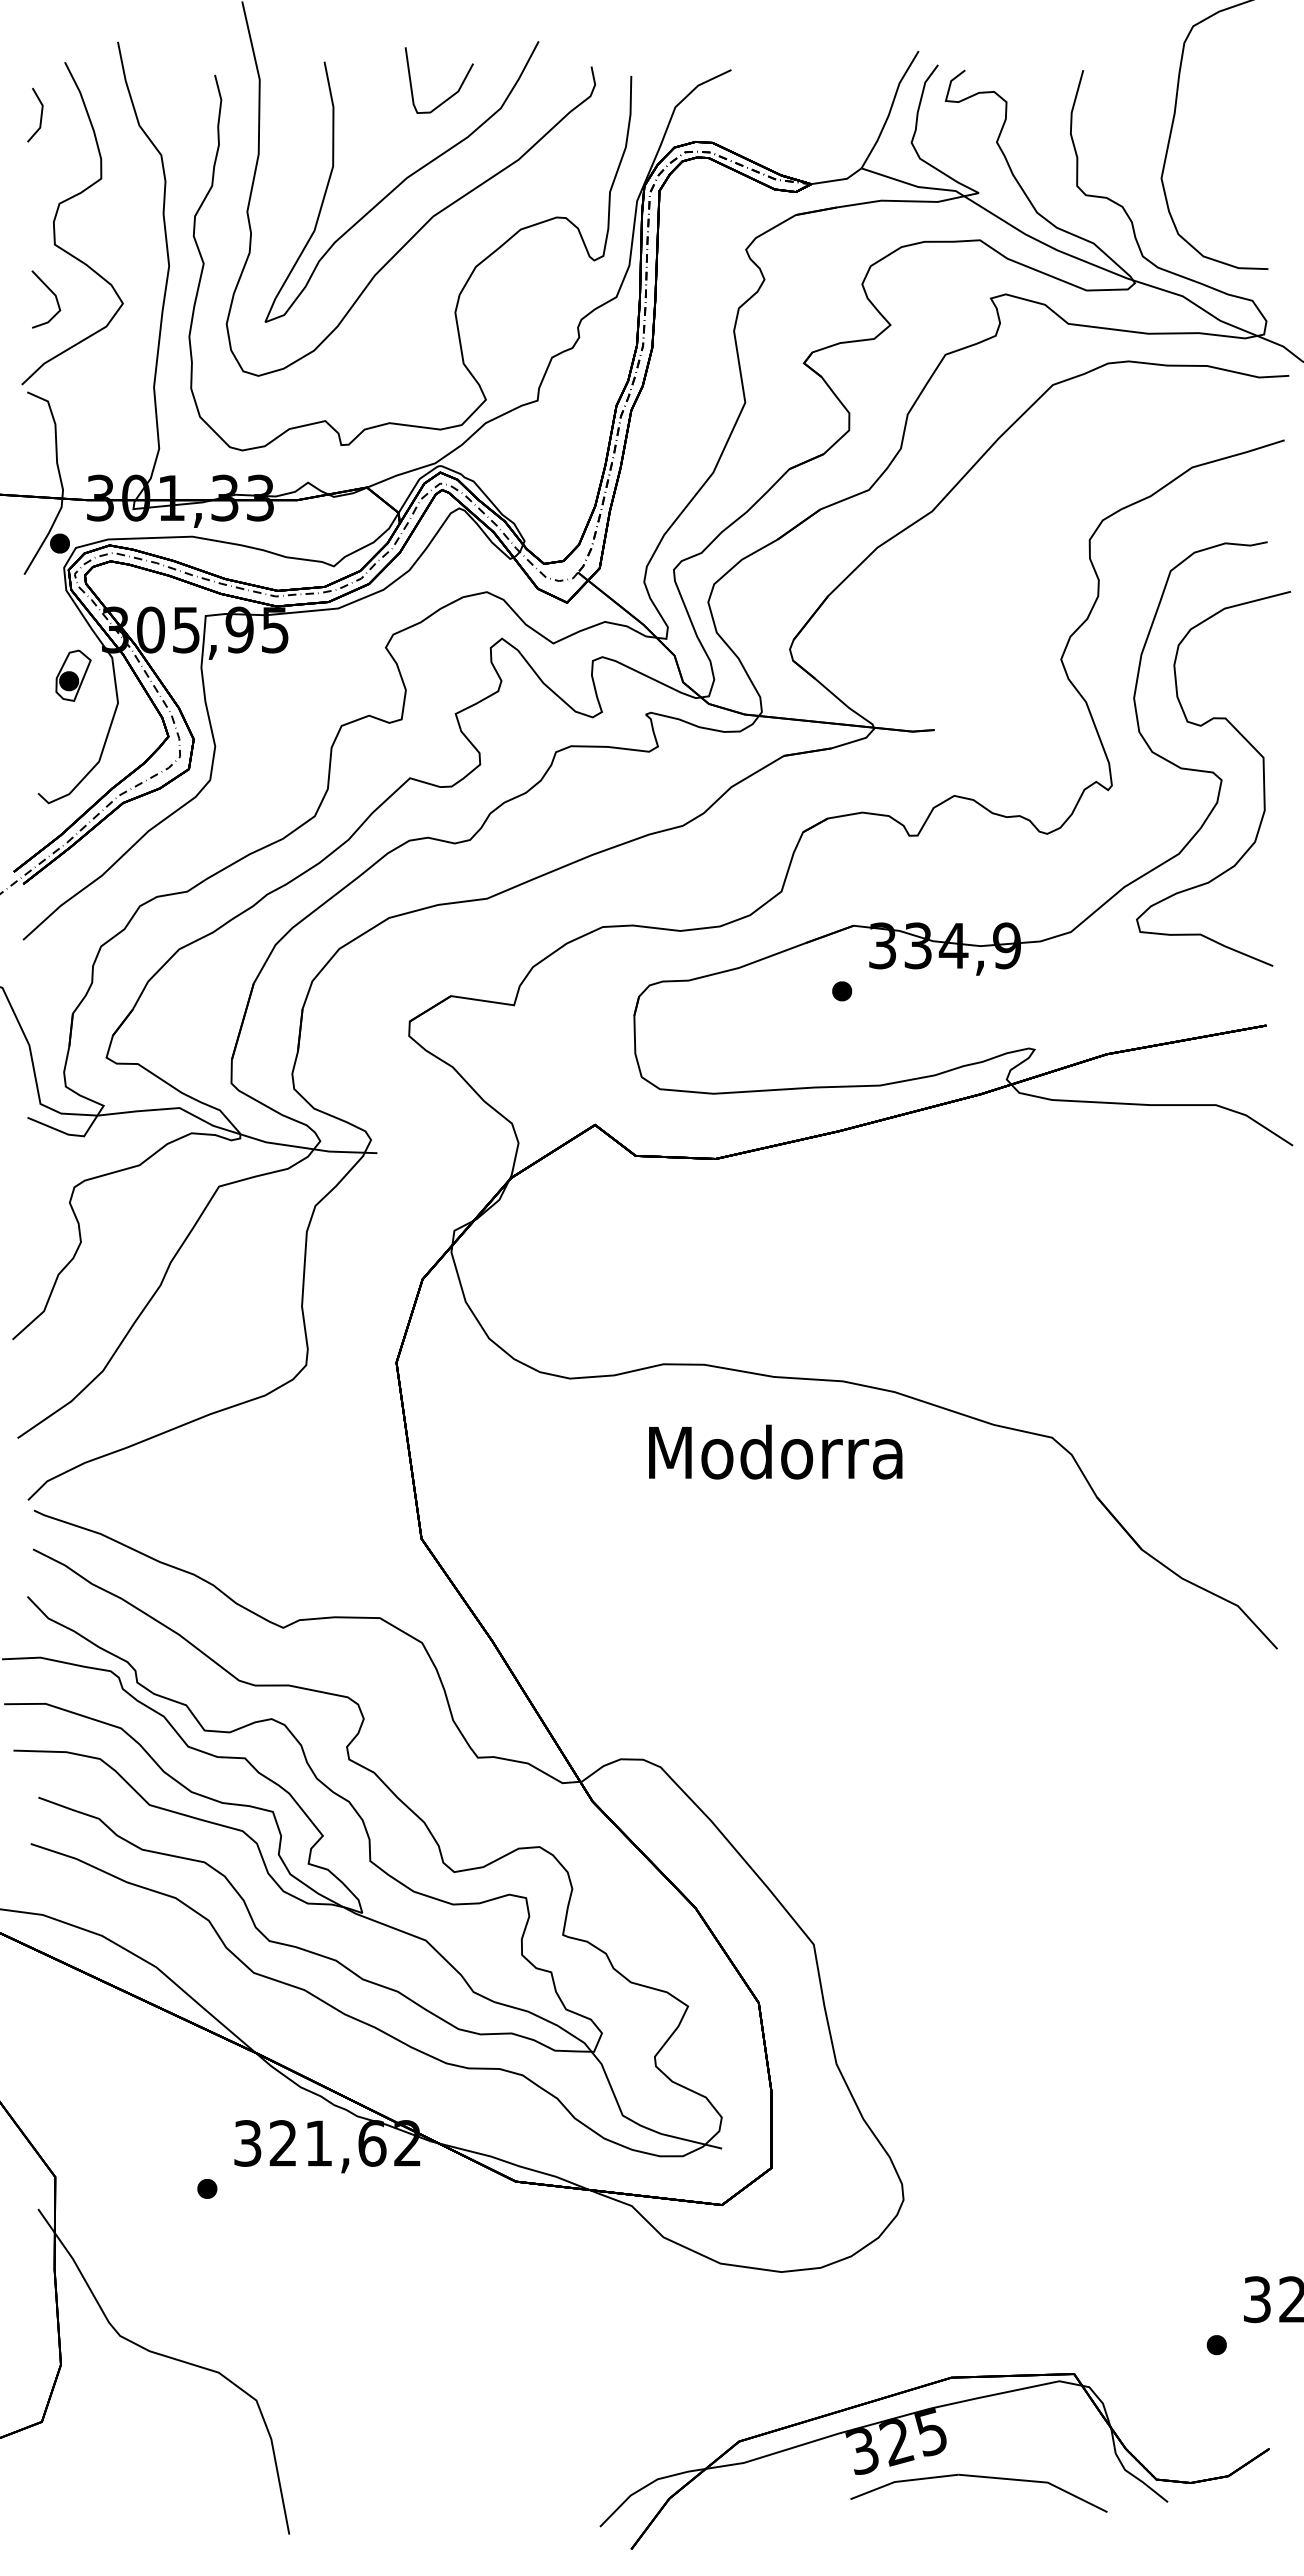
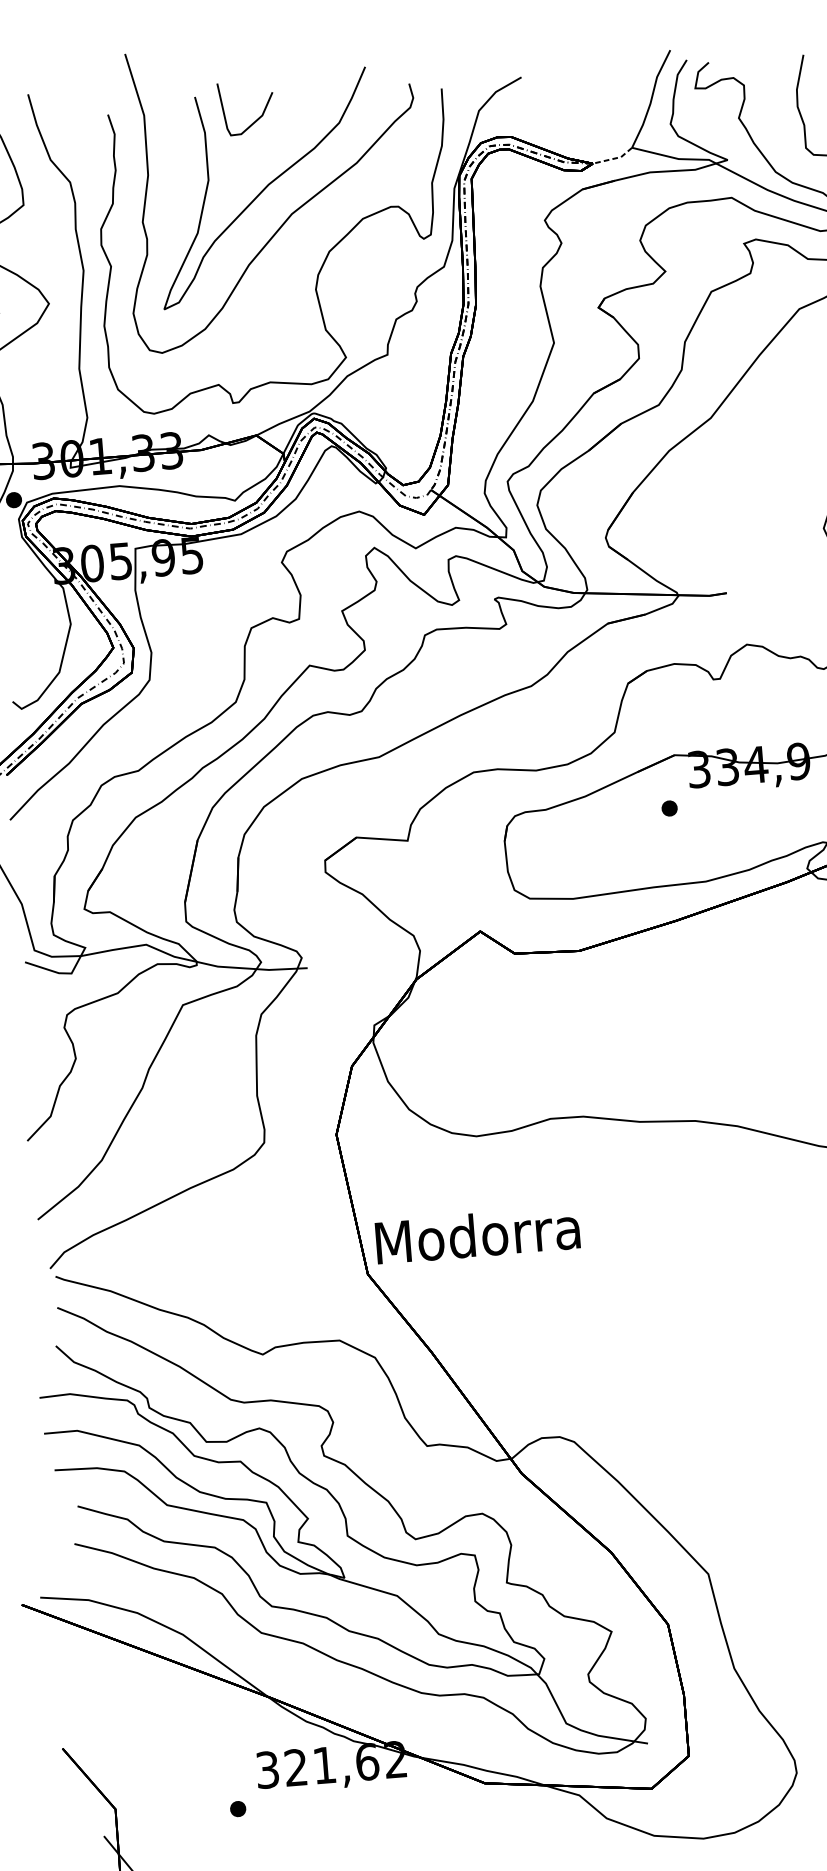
curve: (449, 96) -> (255, 120), moved
line: (838, 180) -> (614, 158), solid -> dashed
part: (73, 675) -> (33, 604), removed
text: (775, 1451) -> (477, 1234), moved

